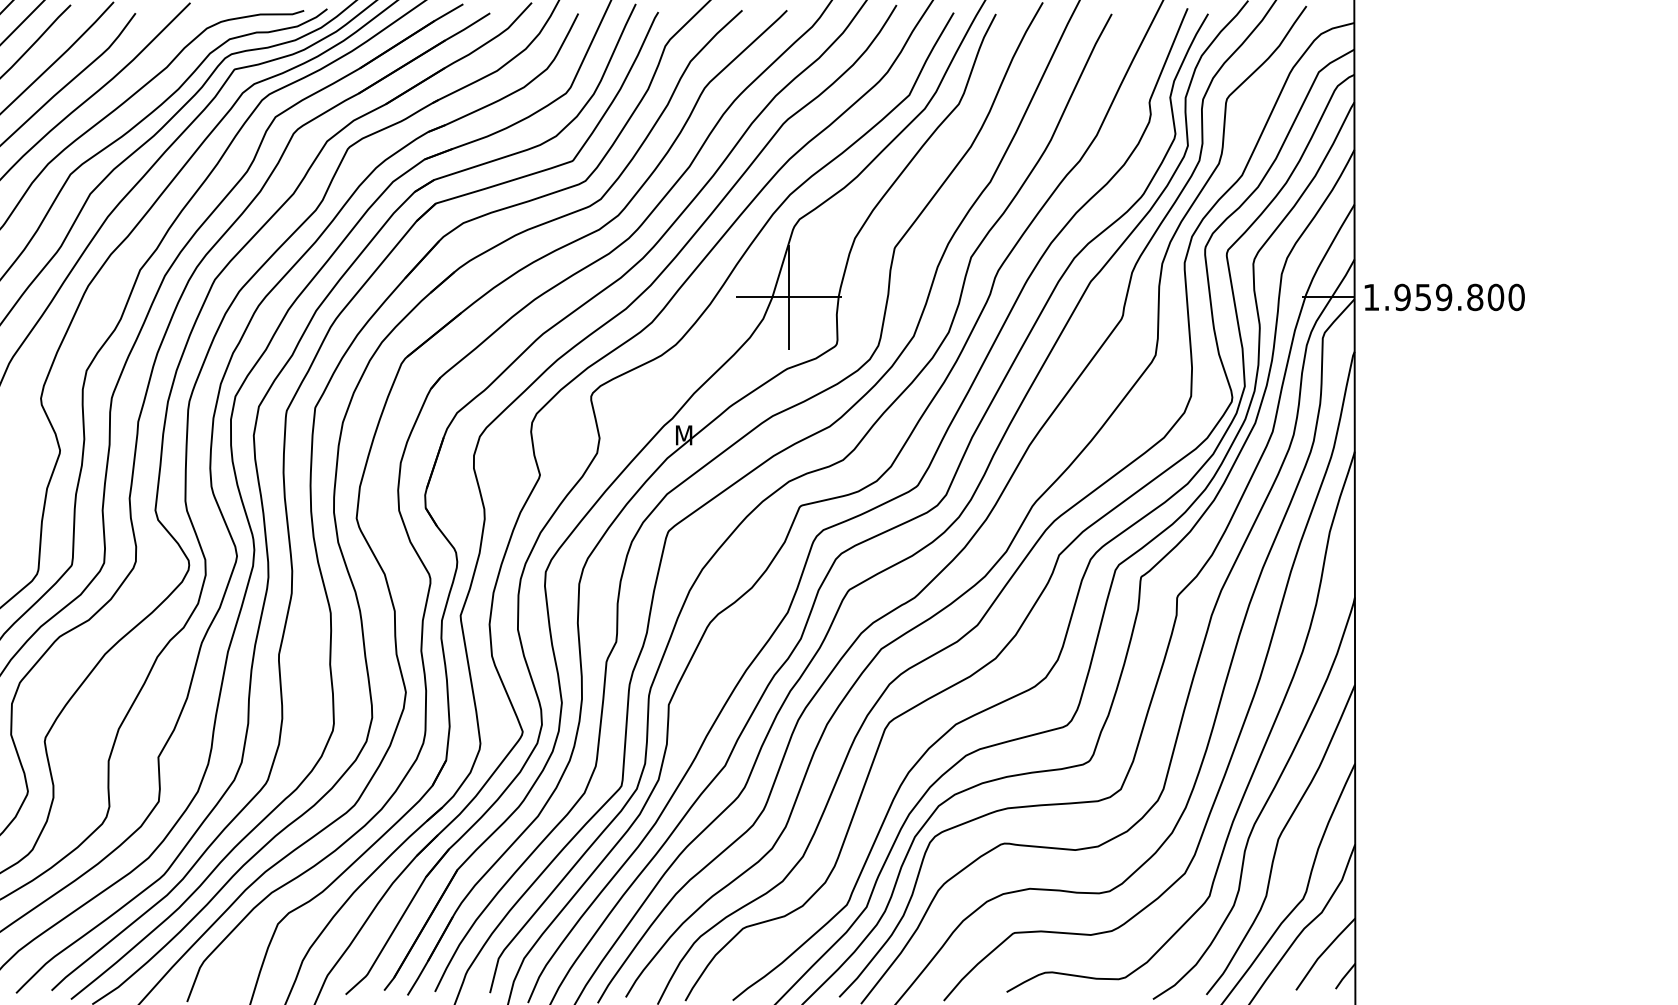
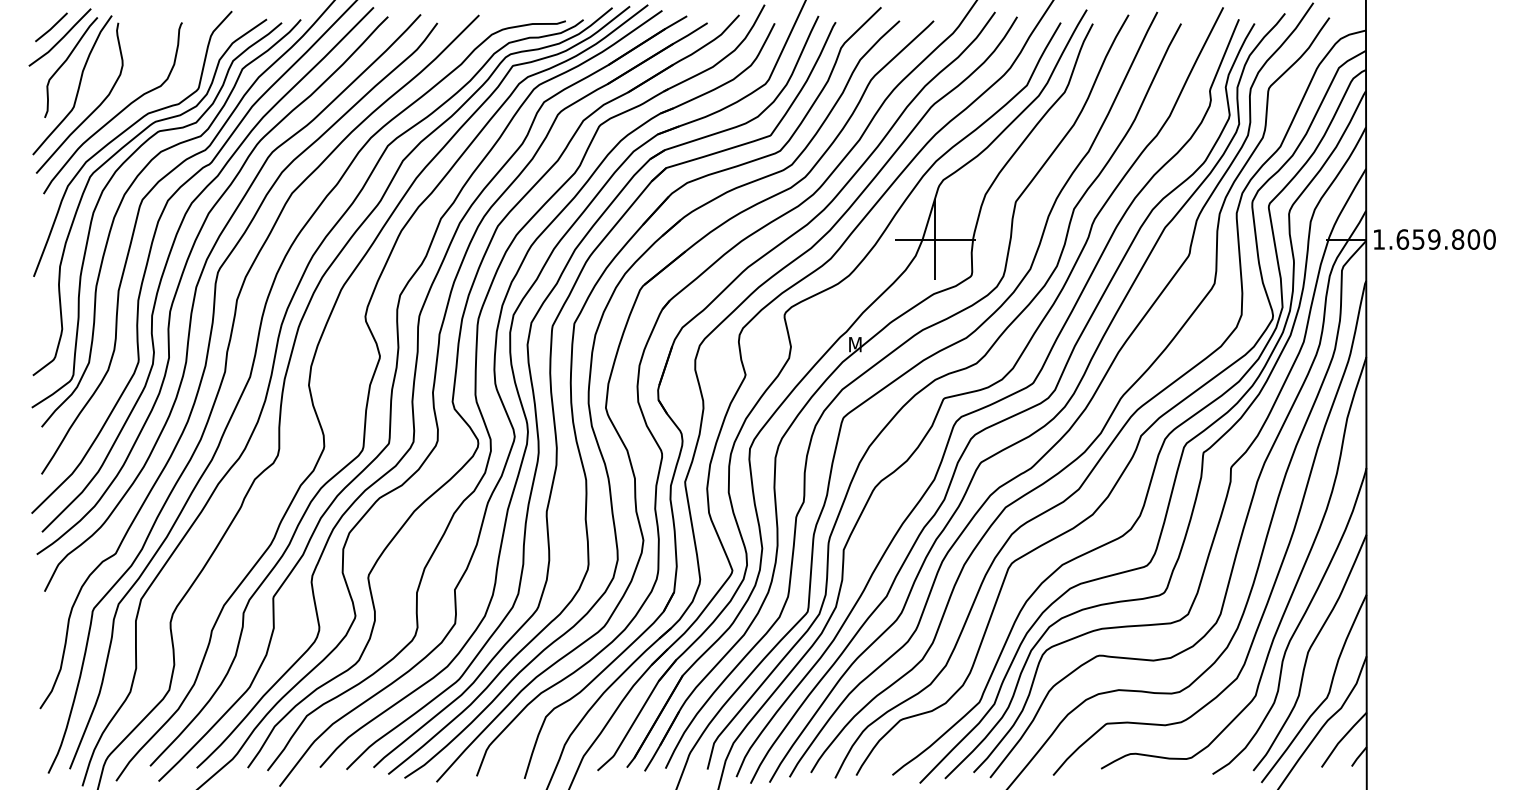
text: (1402, 297) -> (1402, 239), 1.959.800 -> 1.659.800

